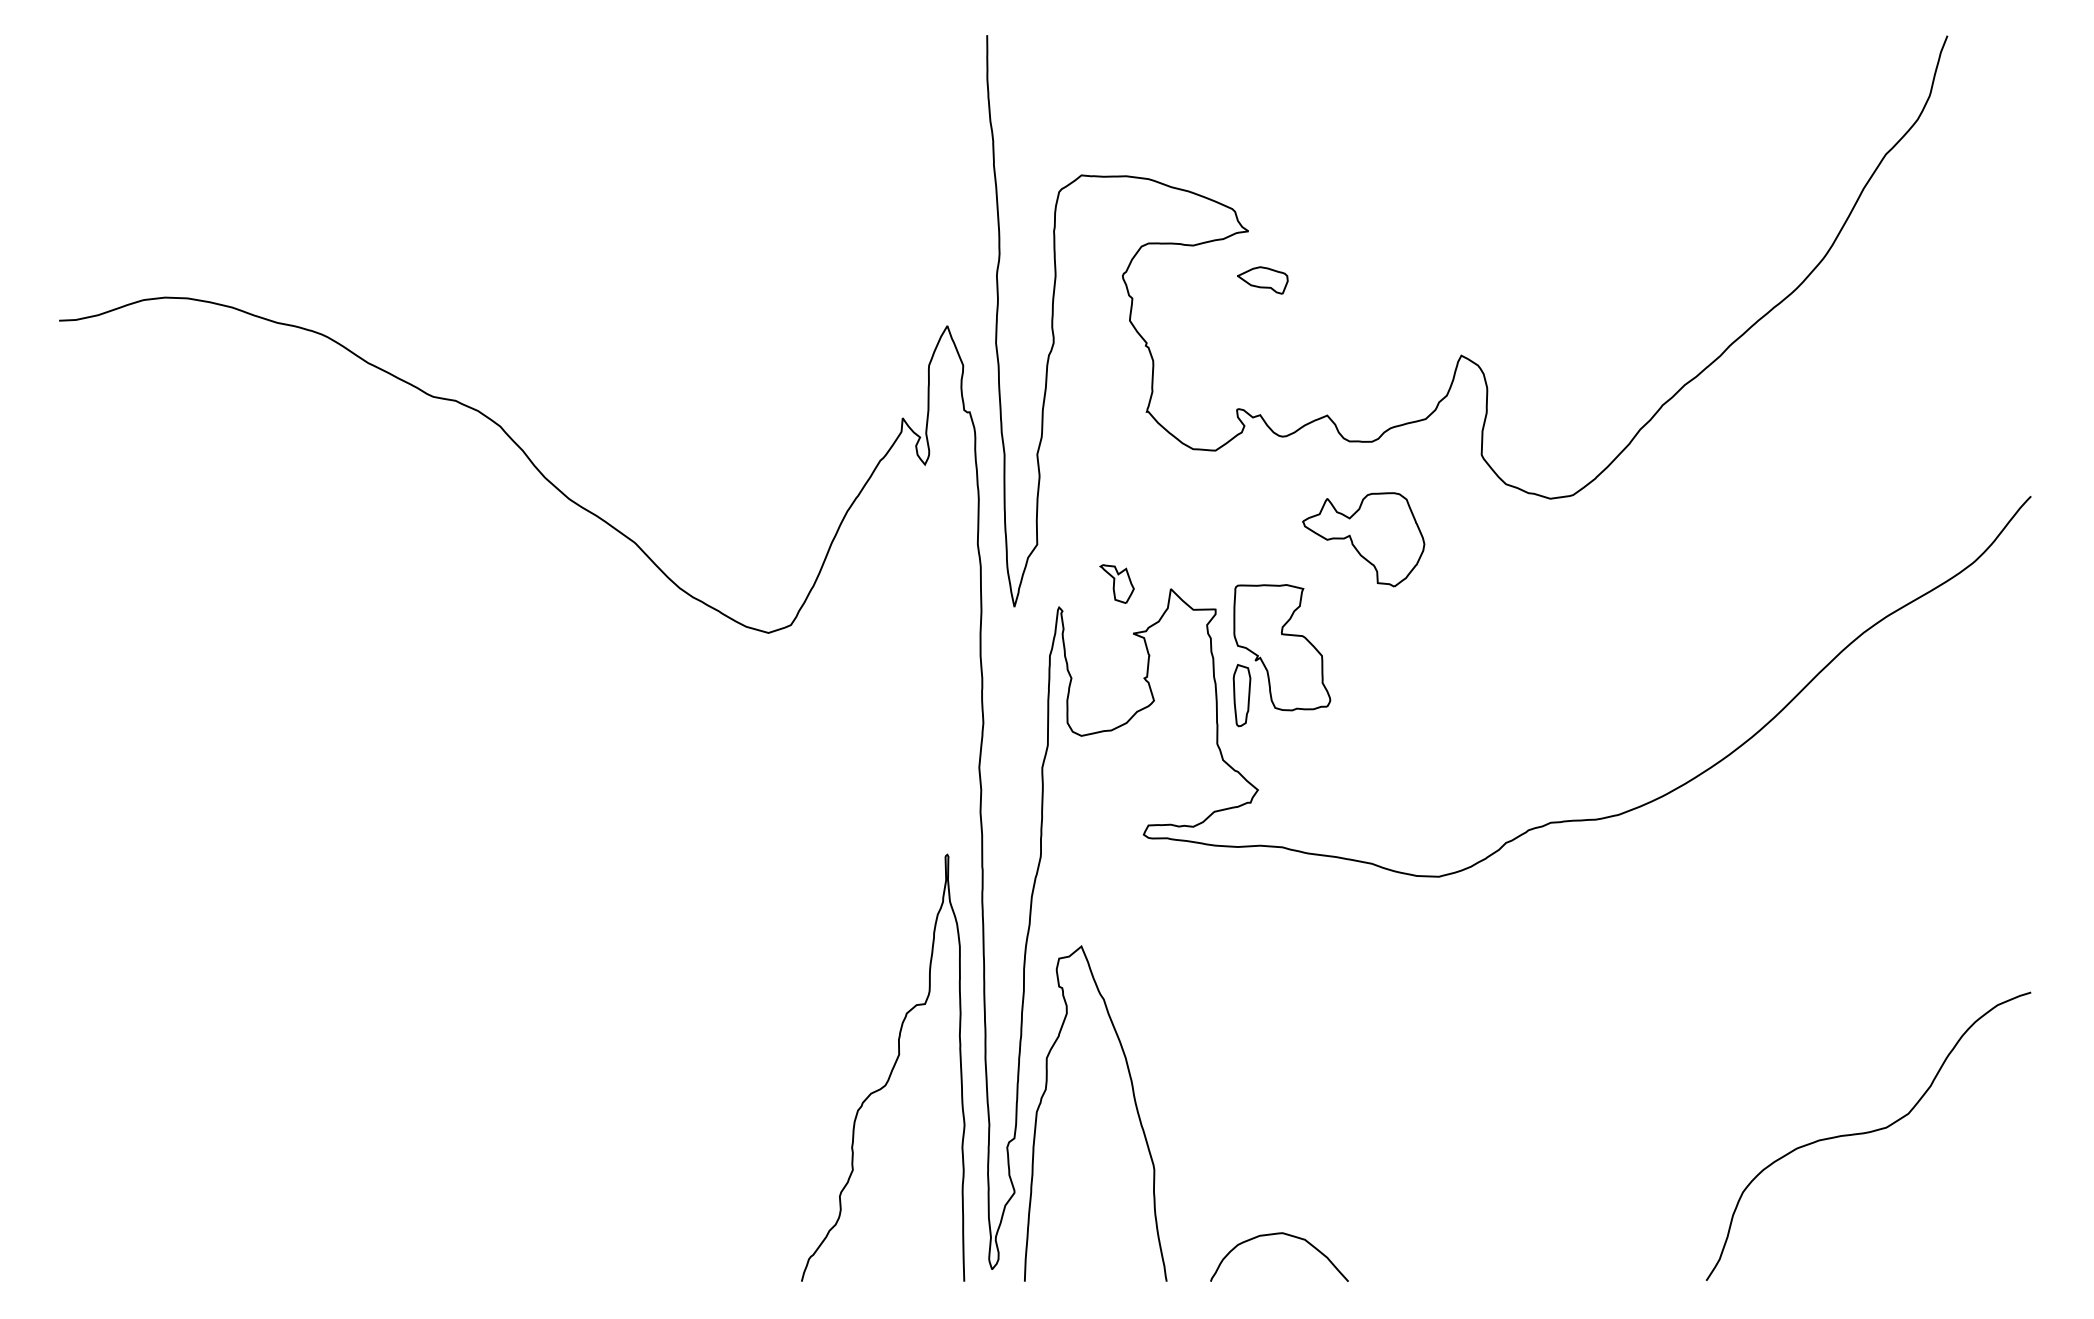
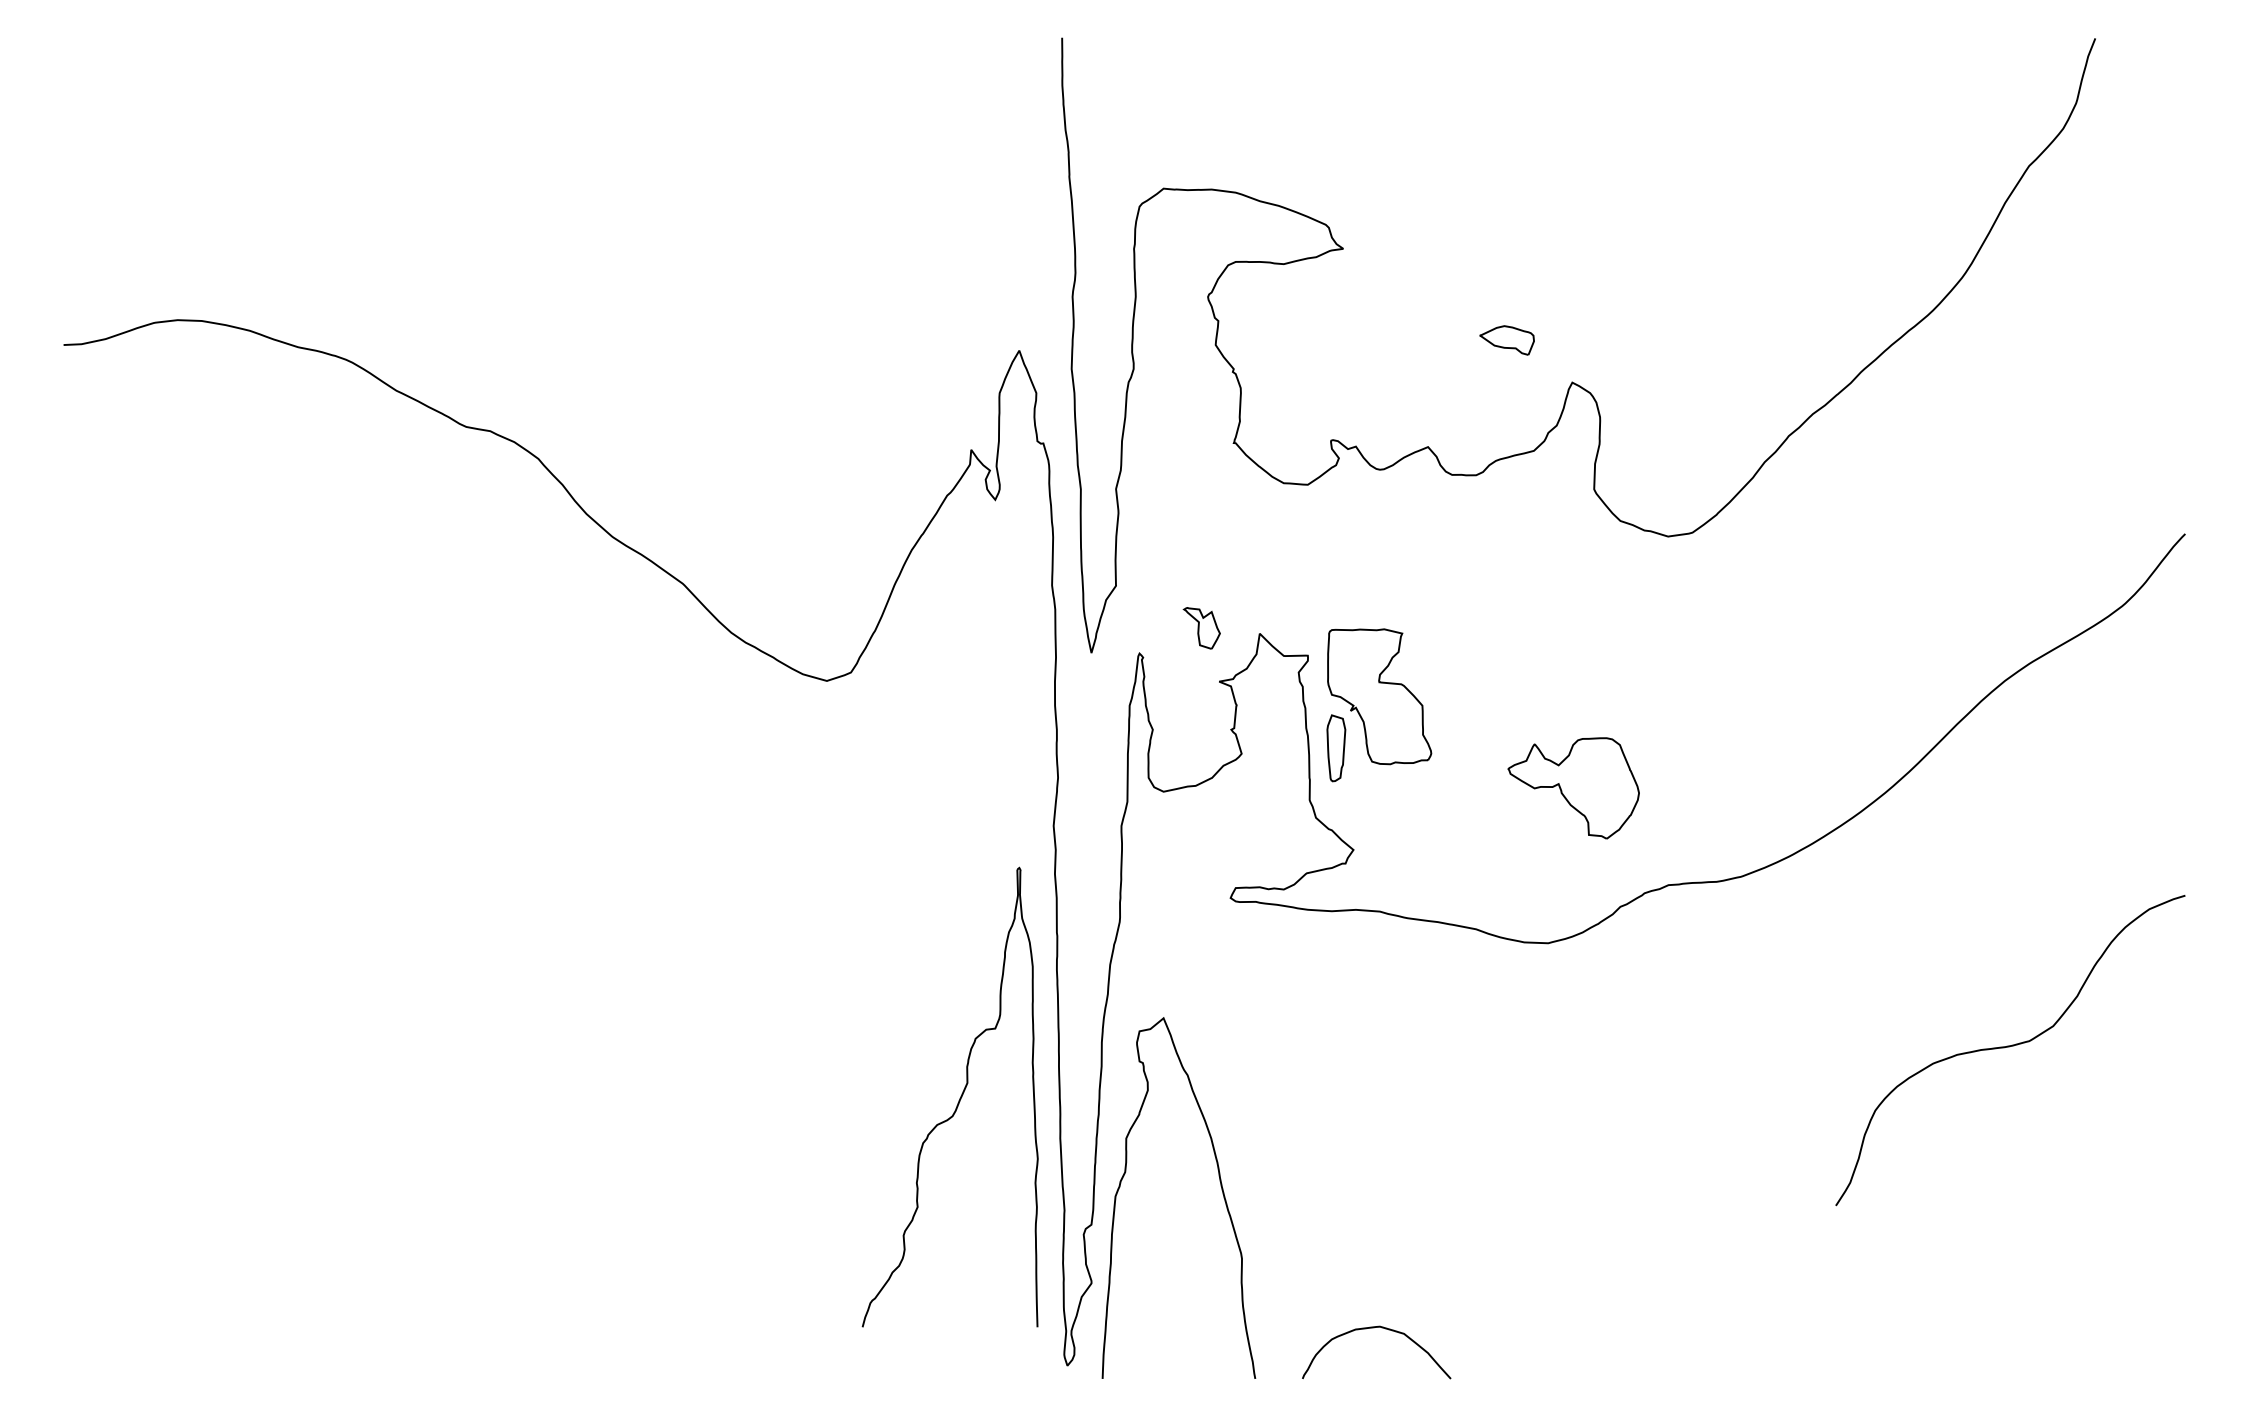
part: (1262, 280) -> (1506, 340), moved
part: (1363, 539) -> (1573, 788), moved
curve: (890, 1071) -> (958, 1101), moved
curve: (1868, 1133) -> (2010, 1047), moved

